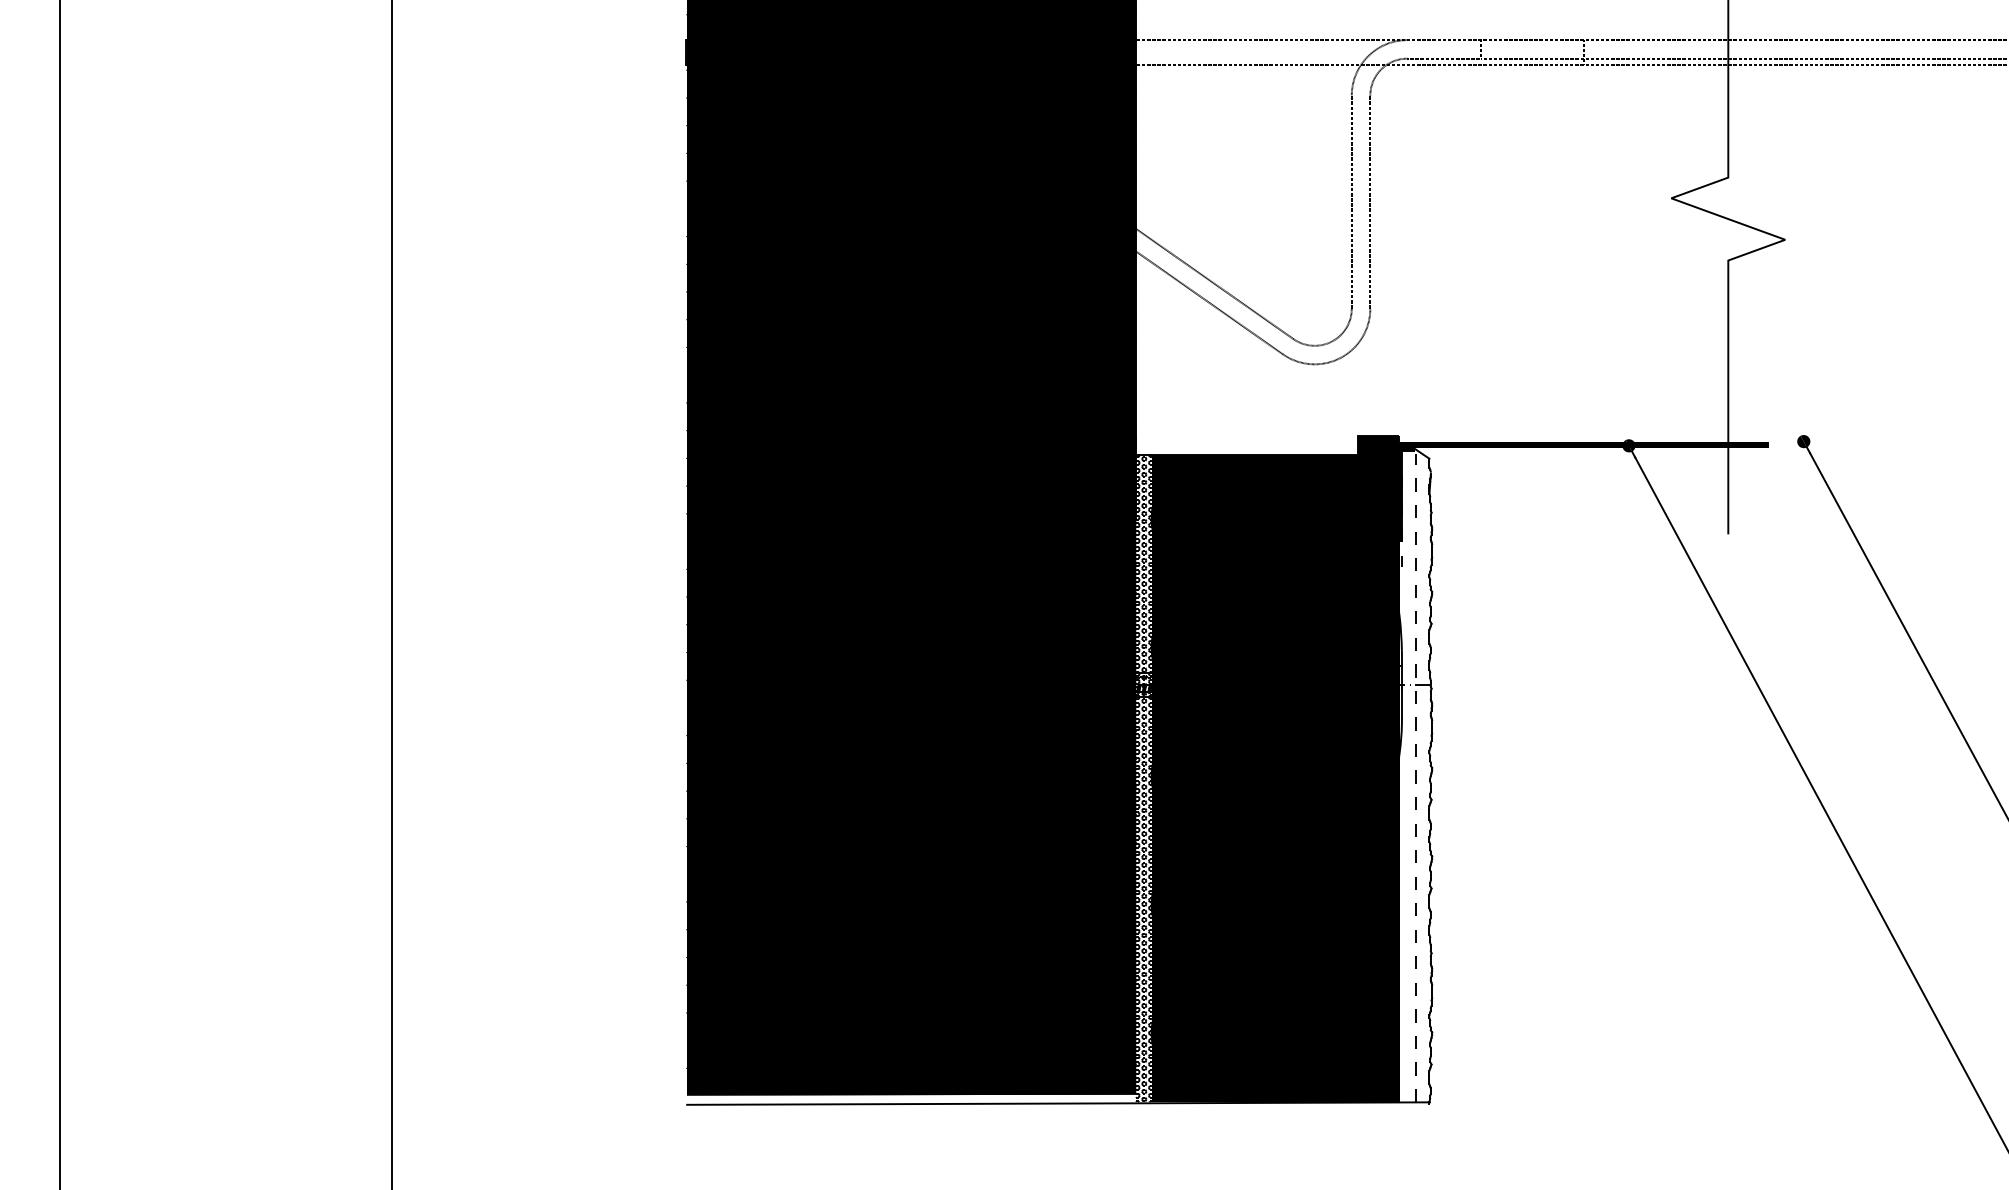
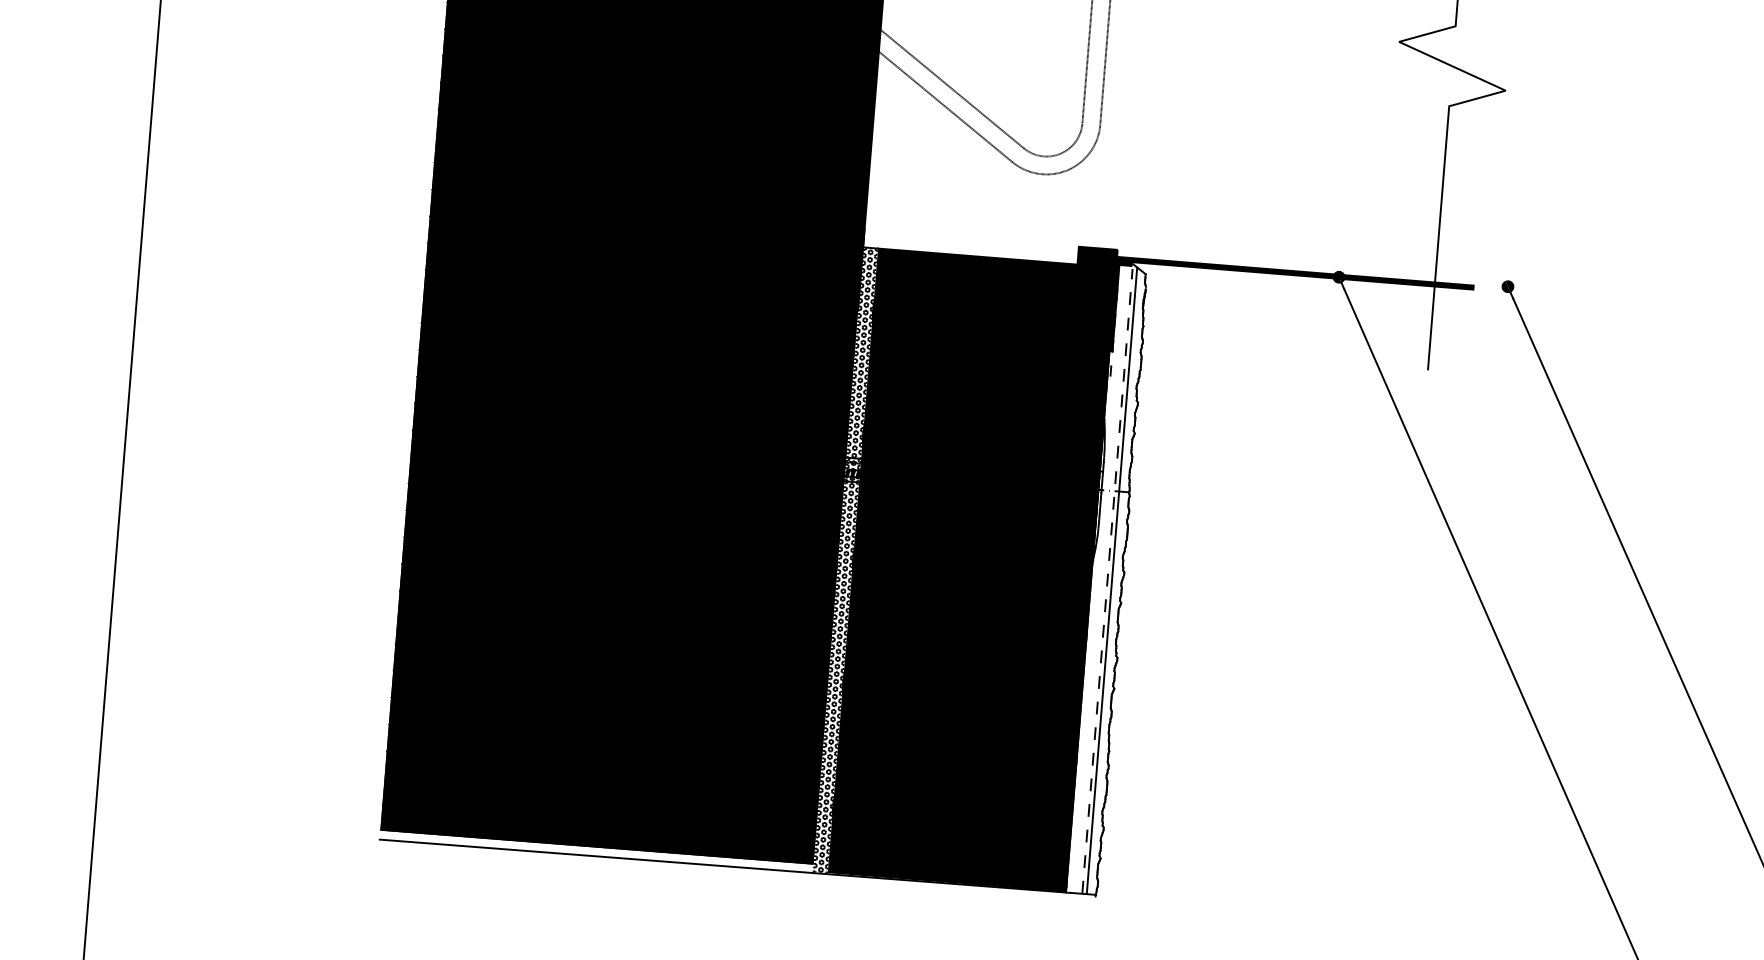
line: (1420, 777) -> (1112, 580), added

